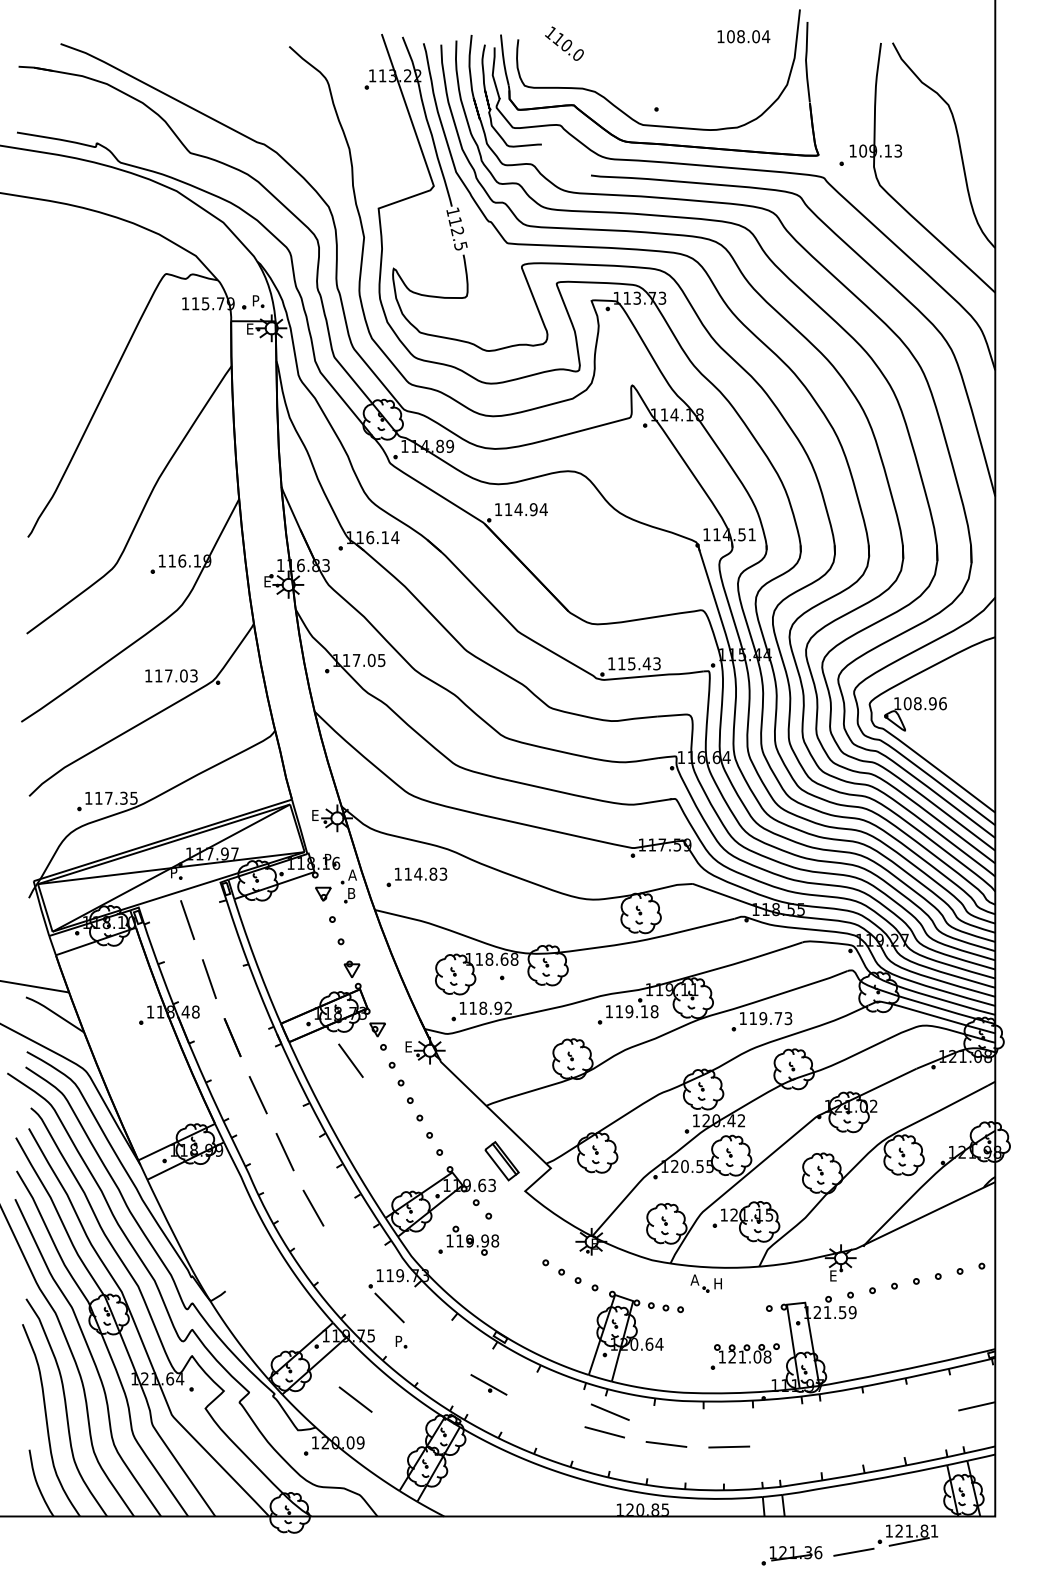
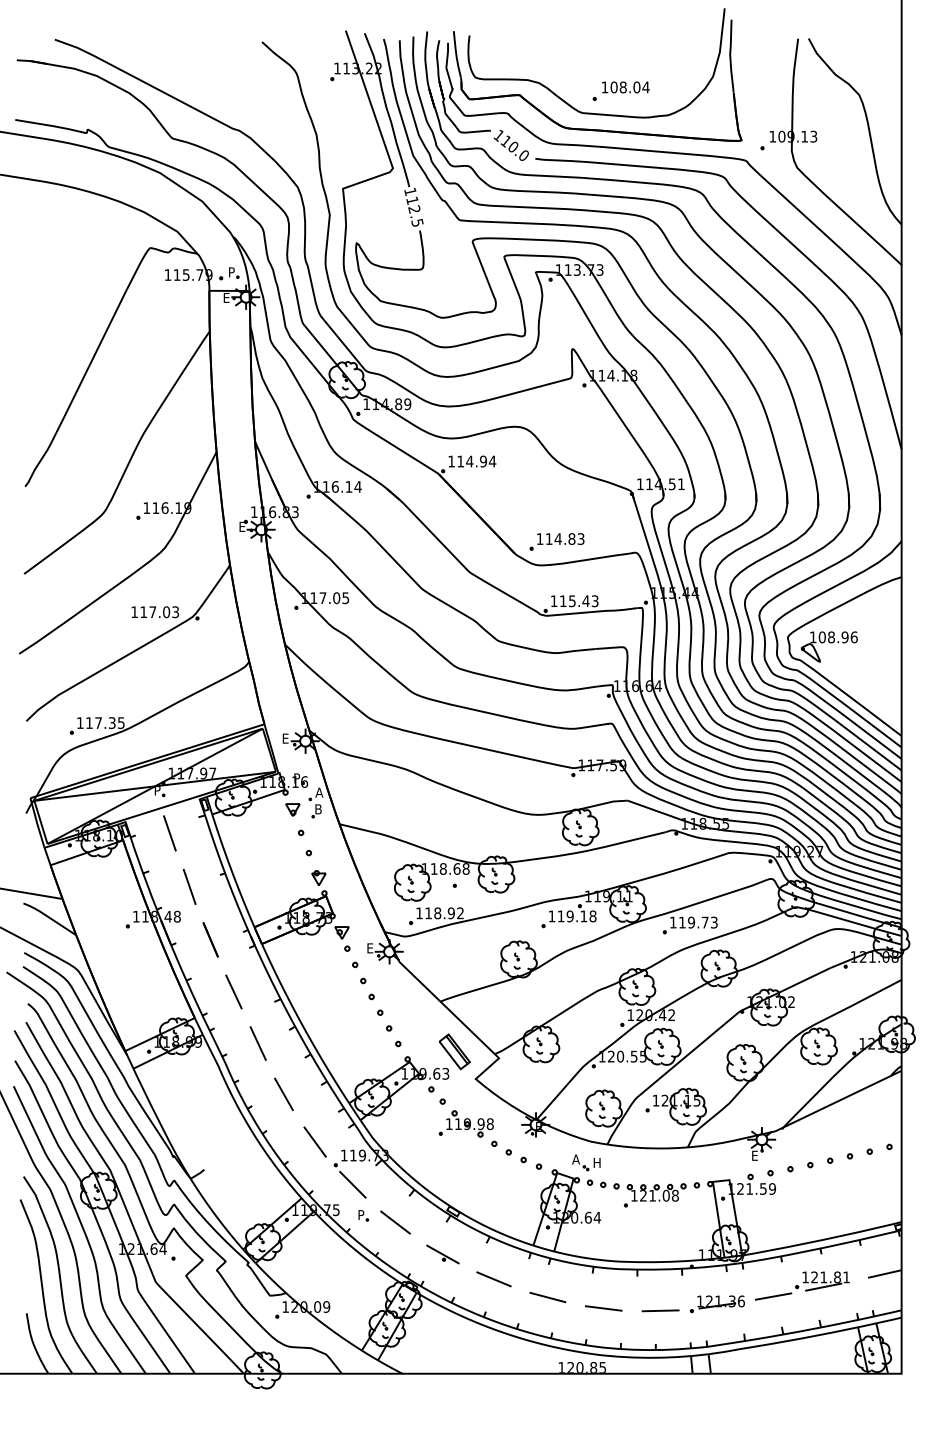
text: (743, 36) -> (625, 87), moved
text: (564, 43) -> (511, 145), moved
part: (416, 876) -> (556, 541), moved
line: (350, 1060) -> (314, 1141), moved
part: (468, 1240) -> (466, 1123), moved
part: (705, 1283) -> (585, 1162), moved
part: (744, 1356) -> (654, 1195), moved
line: (355, 1399) -> (395, 1222), moved
line: (609, 1411) -> (493, 1278), moved
part: (885, 1540) -> (802, 1285), moved
part: (791, 1555) -> (717, 1303), moved

